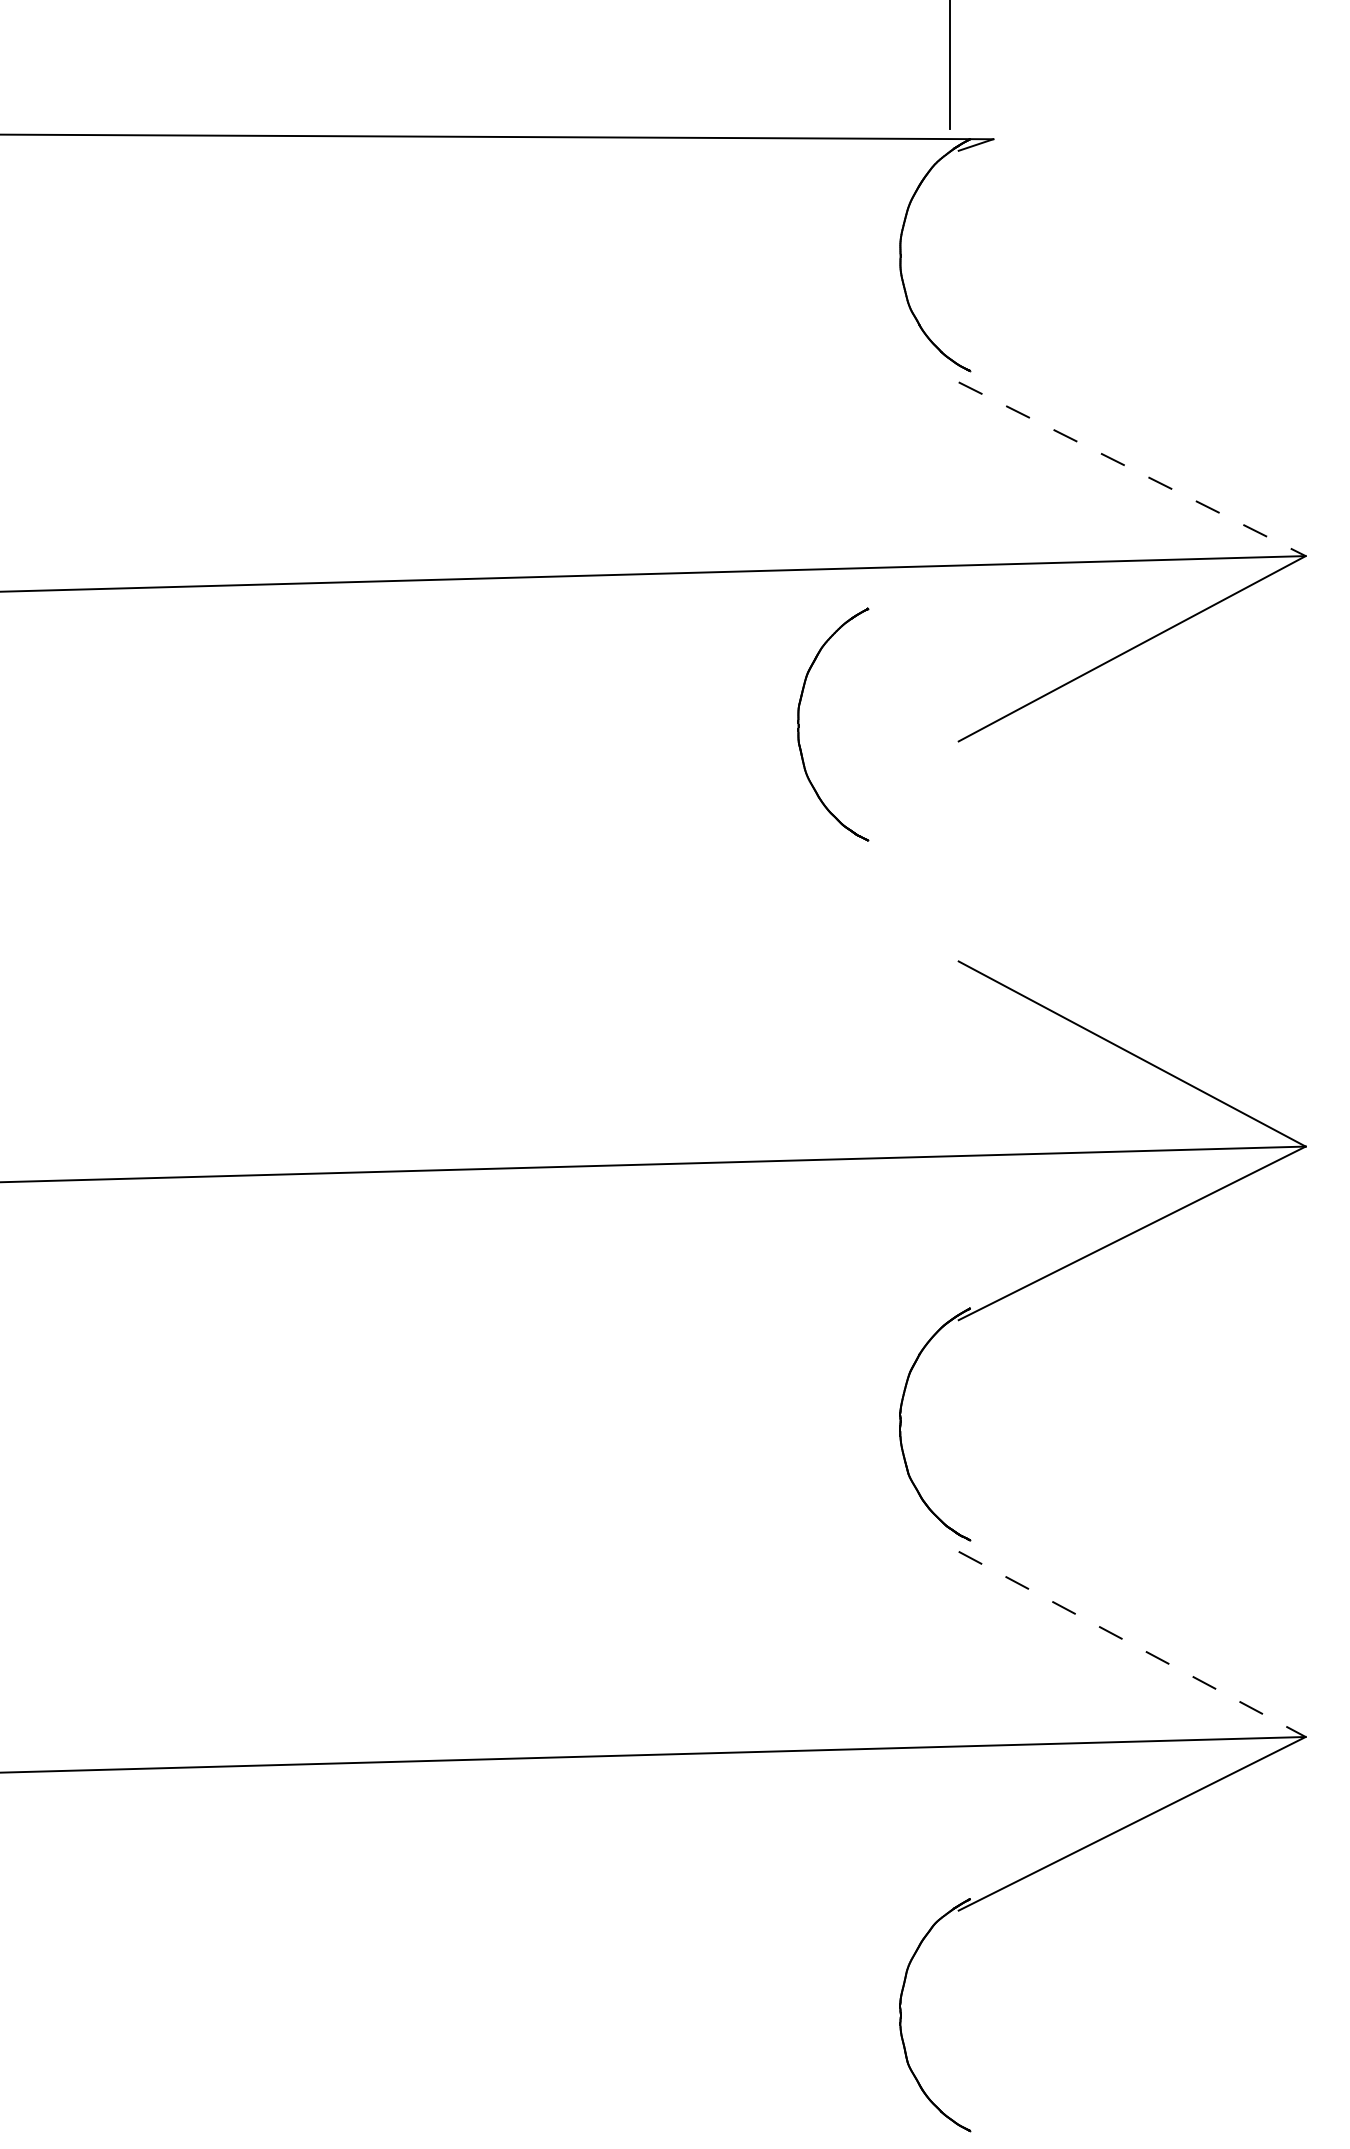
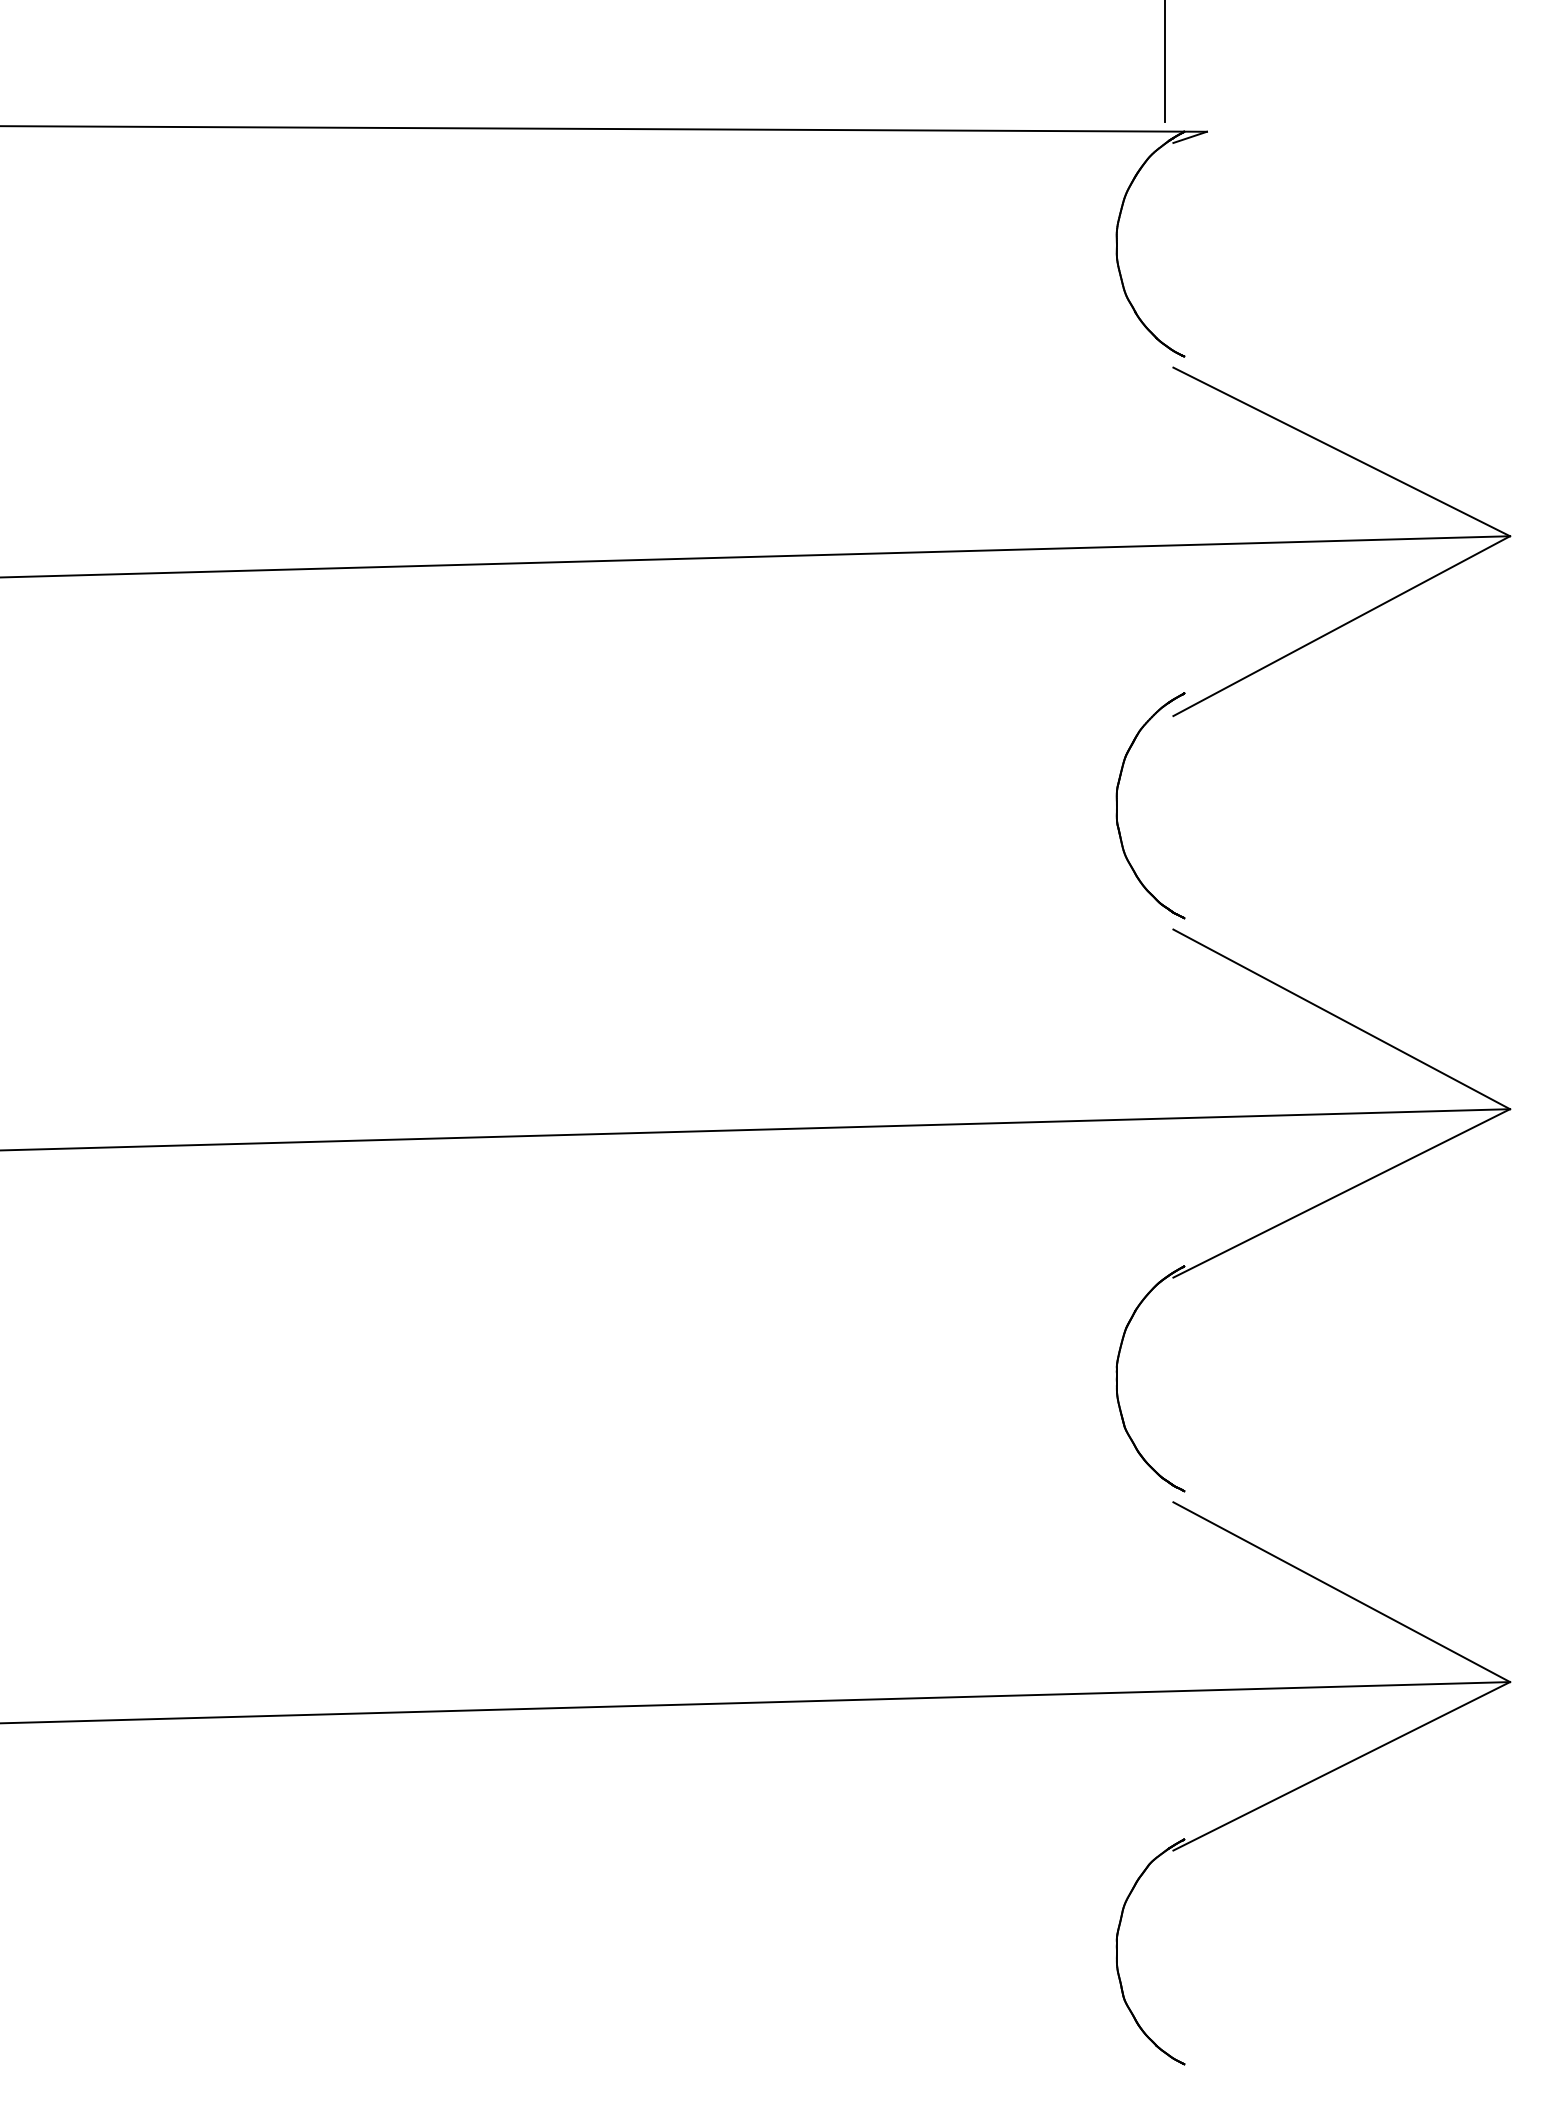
line: (1133, 469) -> (1342, 452), dashed -> solid
part: (799, 724) -> (1117, 805), moved
line: (1131, 1644) -> (1341, 1592), dashed -> solid

